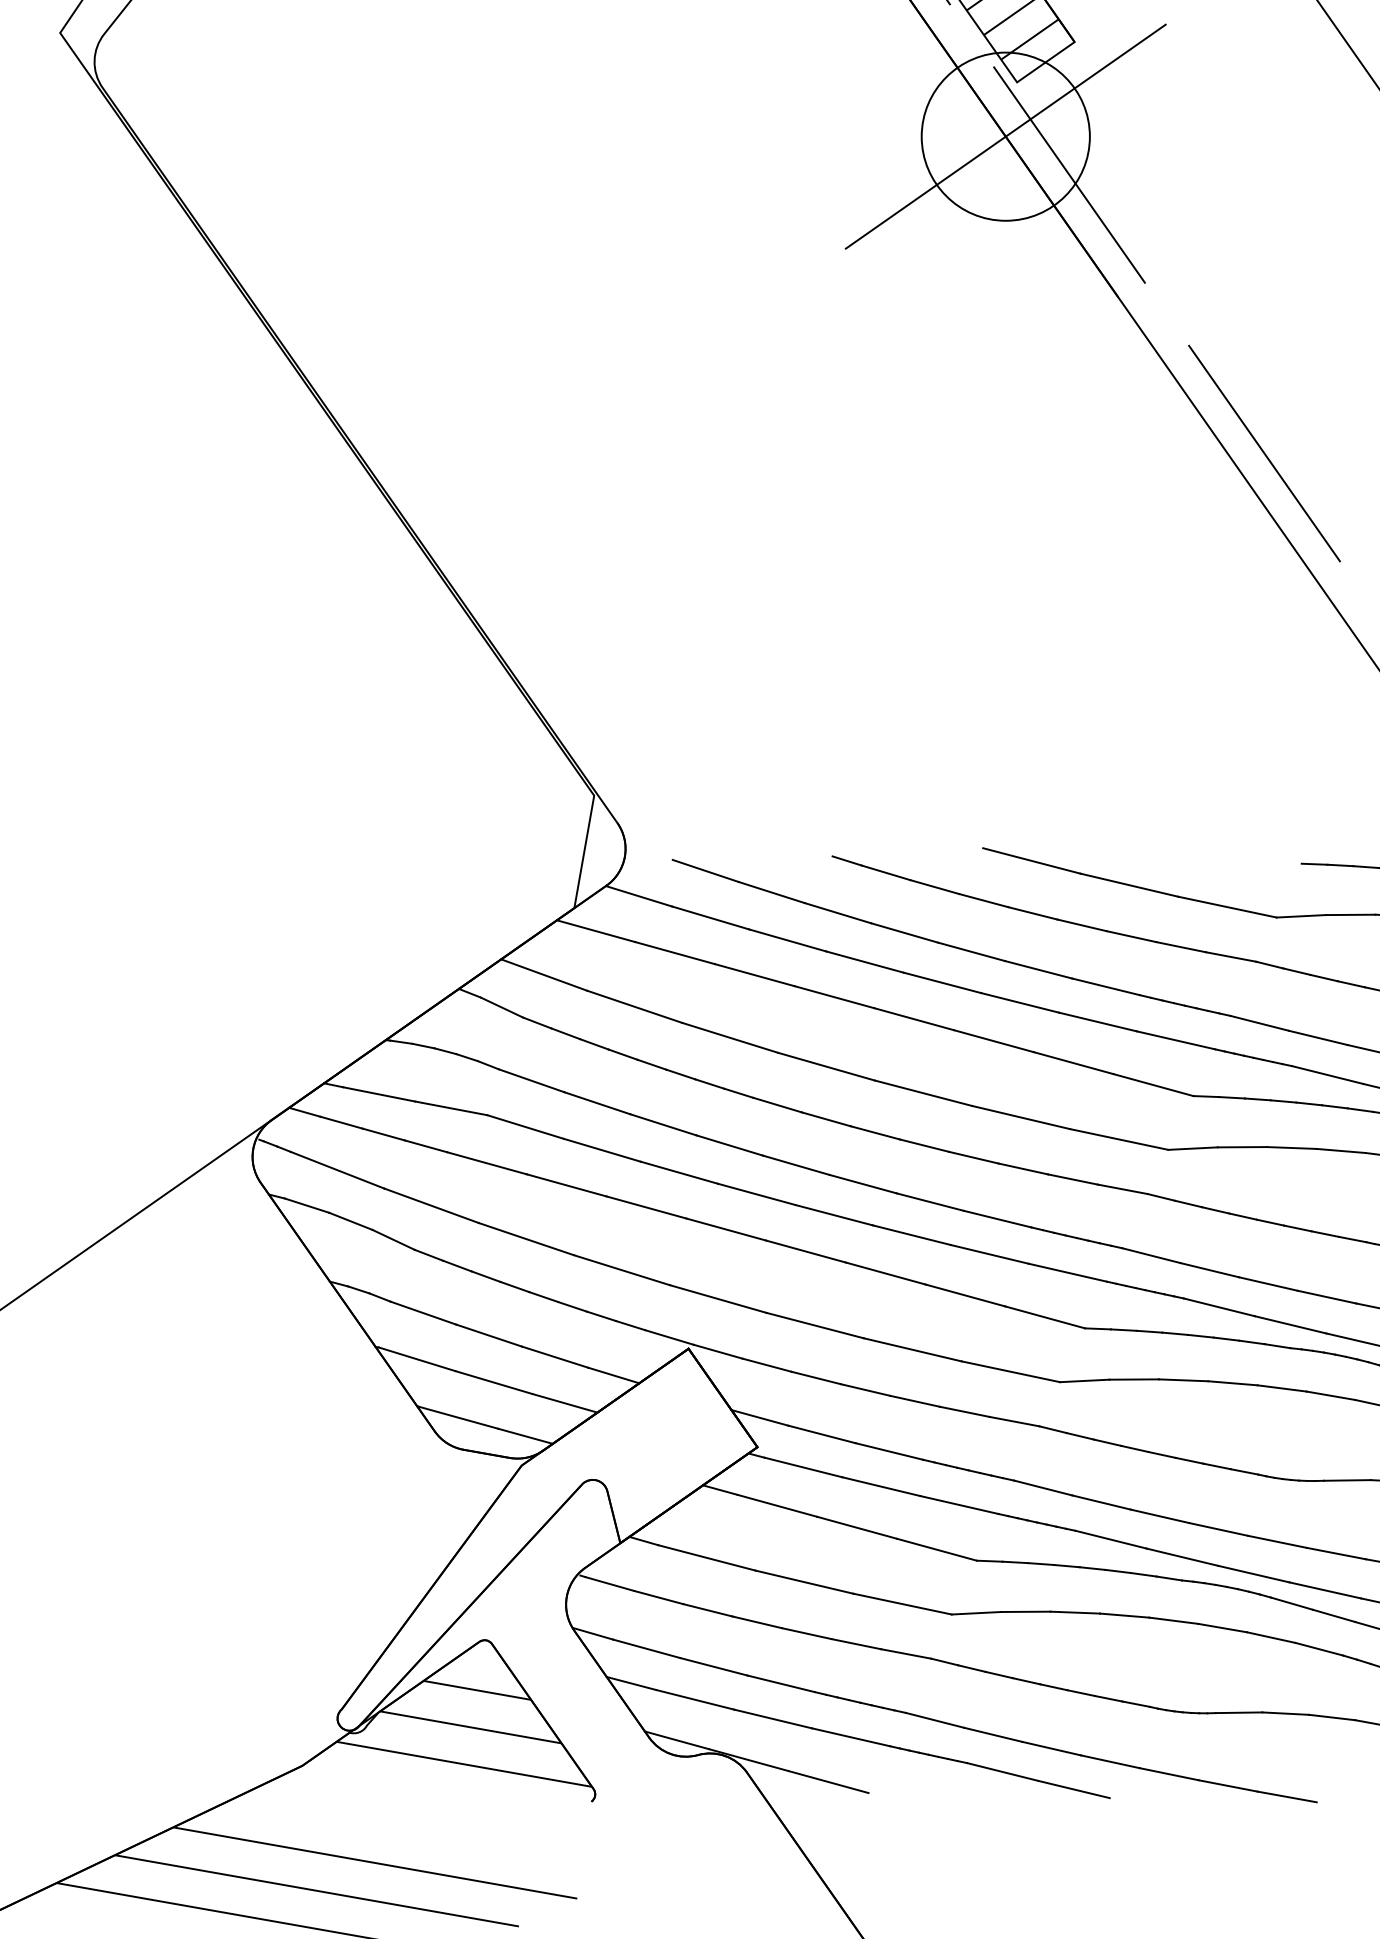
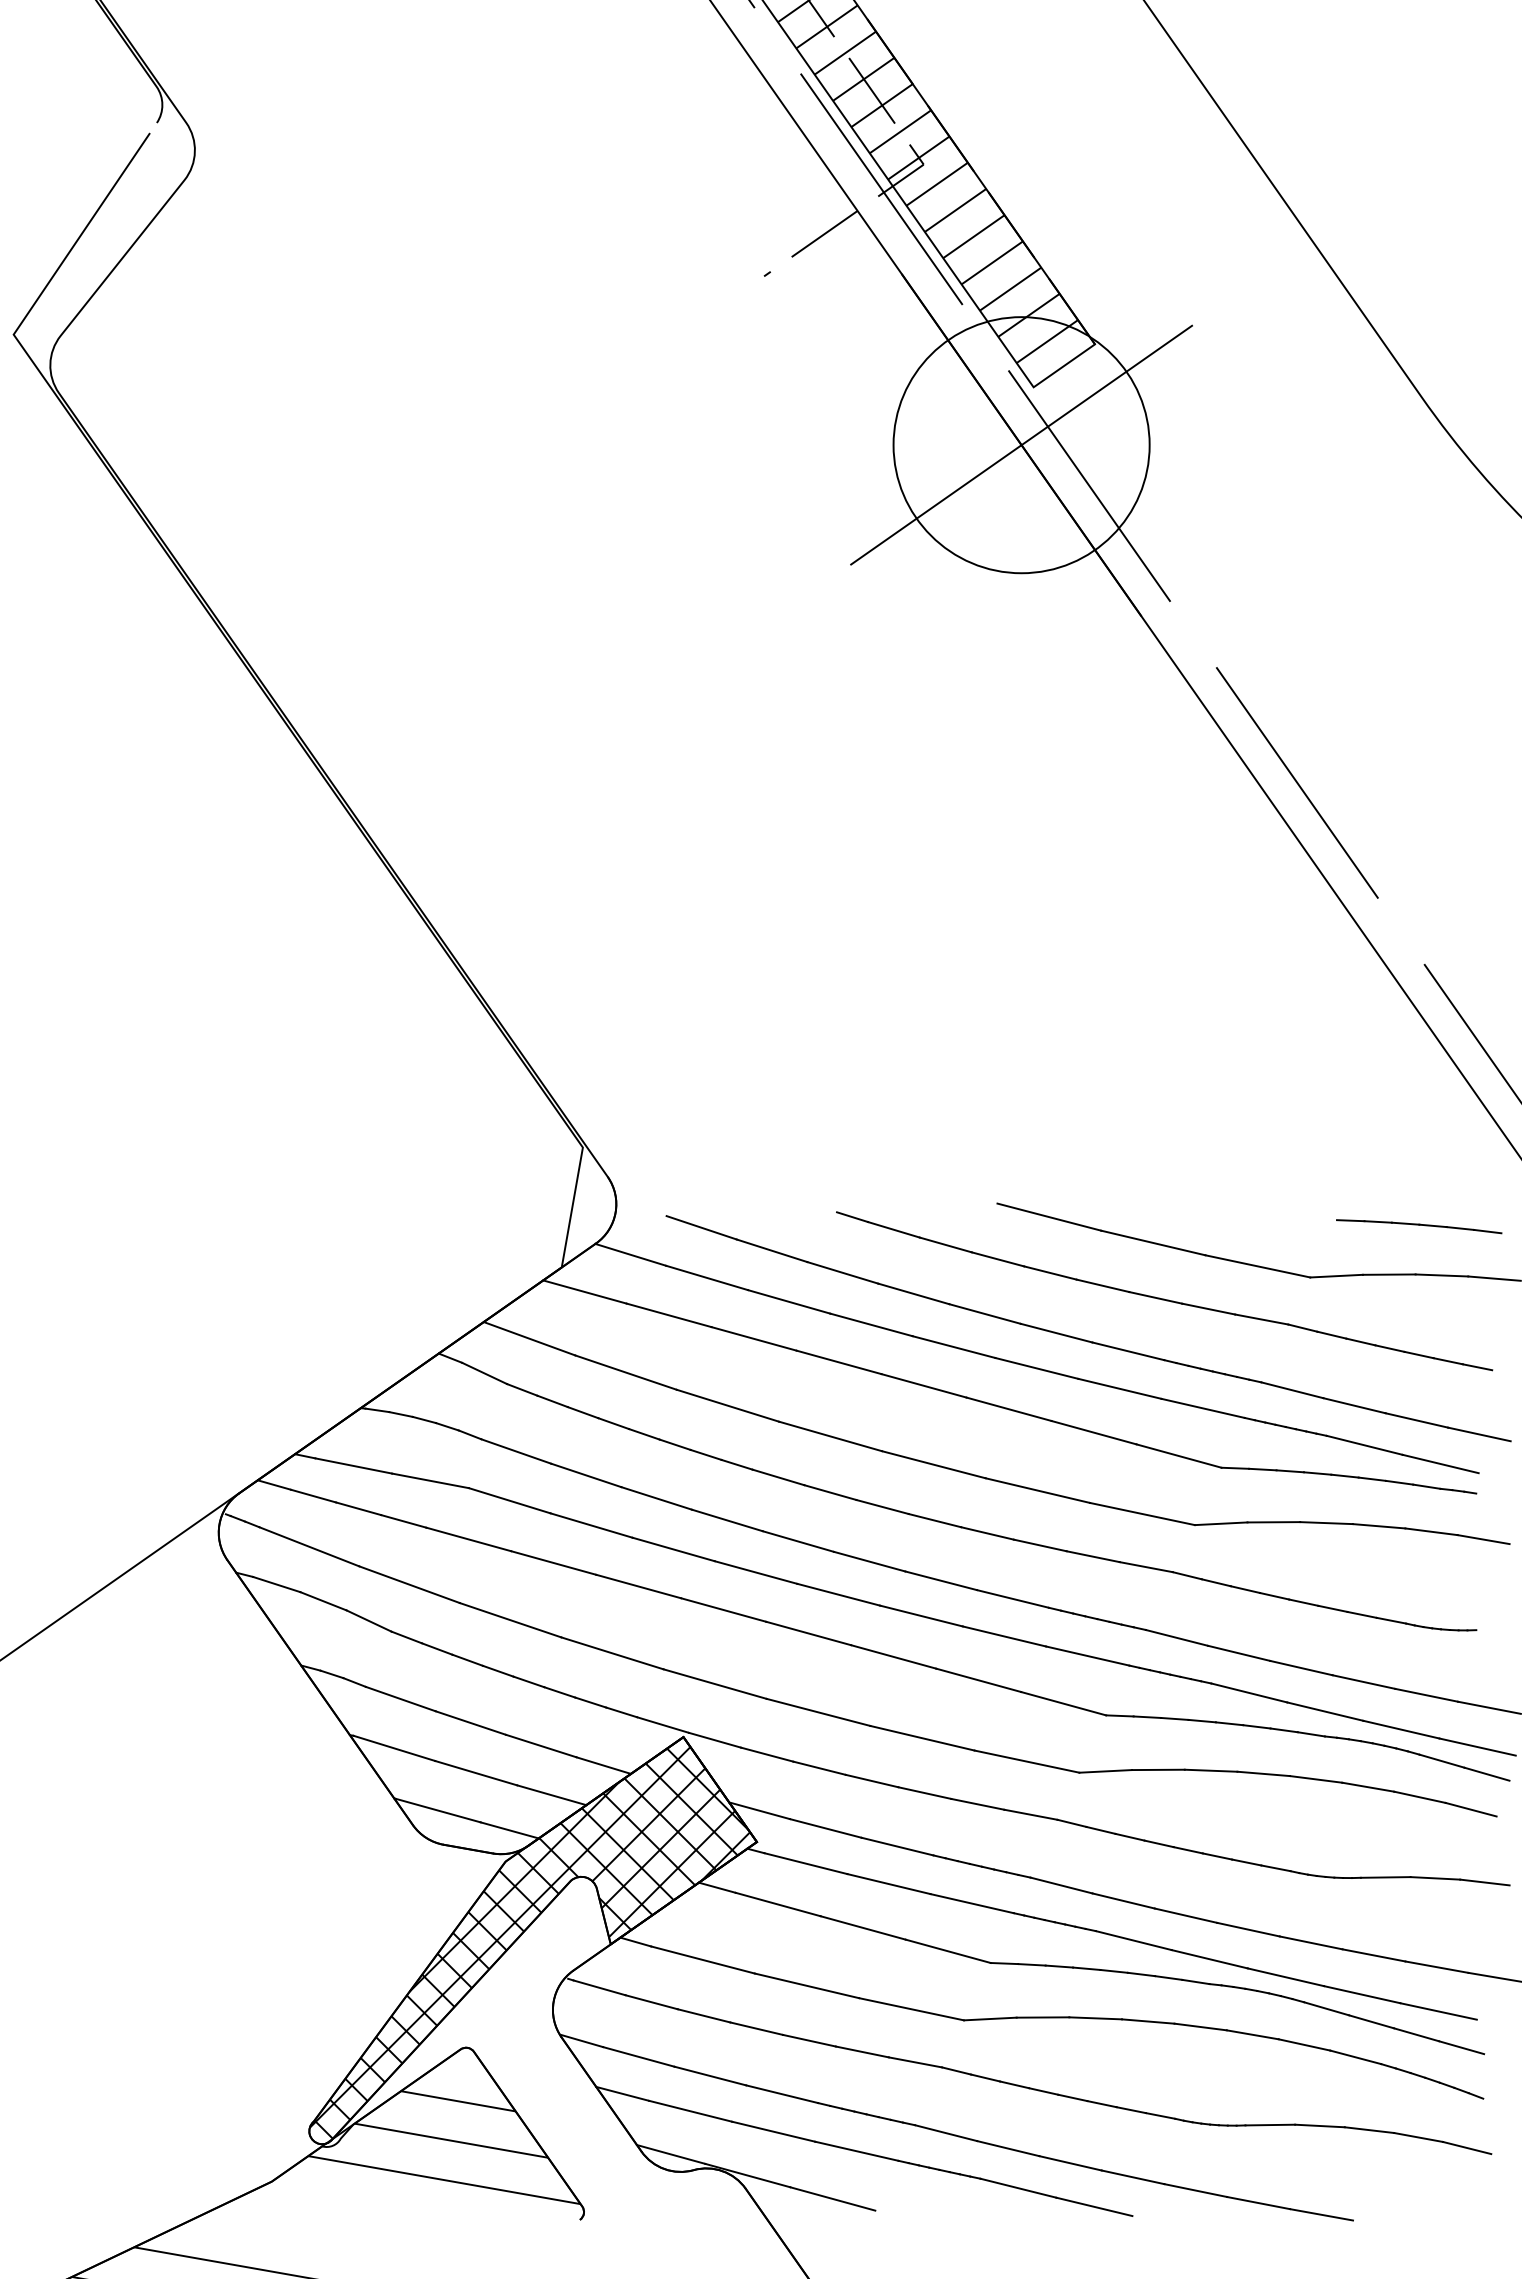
circle: (1005, 136) -> (1021, 445), size x1.43
hatch: (544, 1541) -> (529, 1942), added

